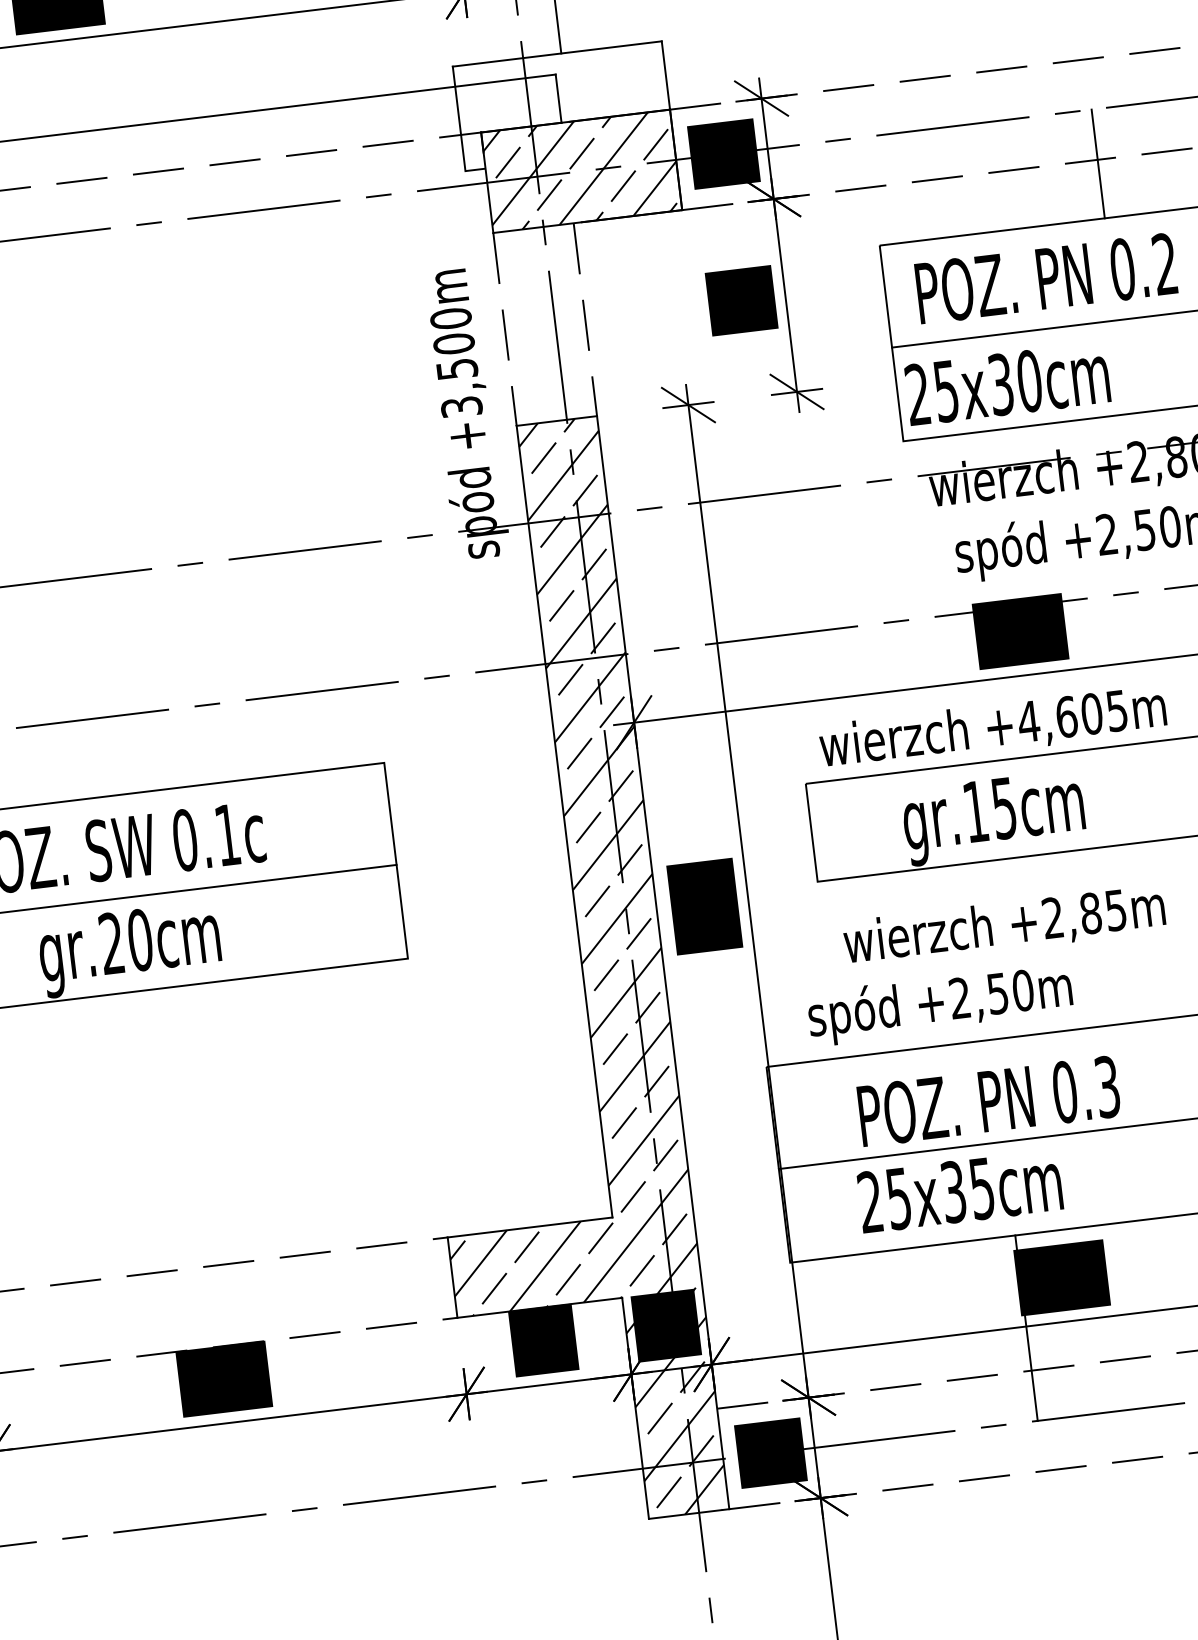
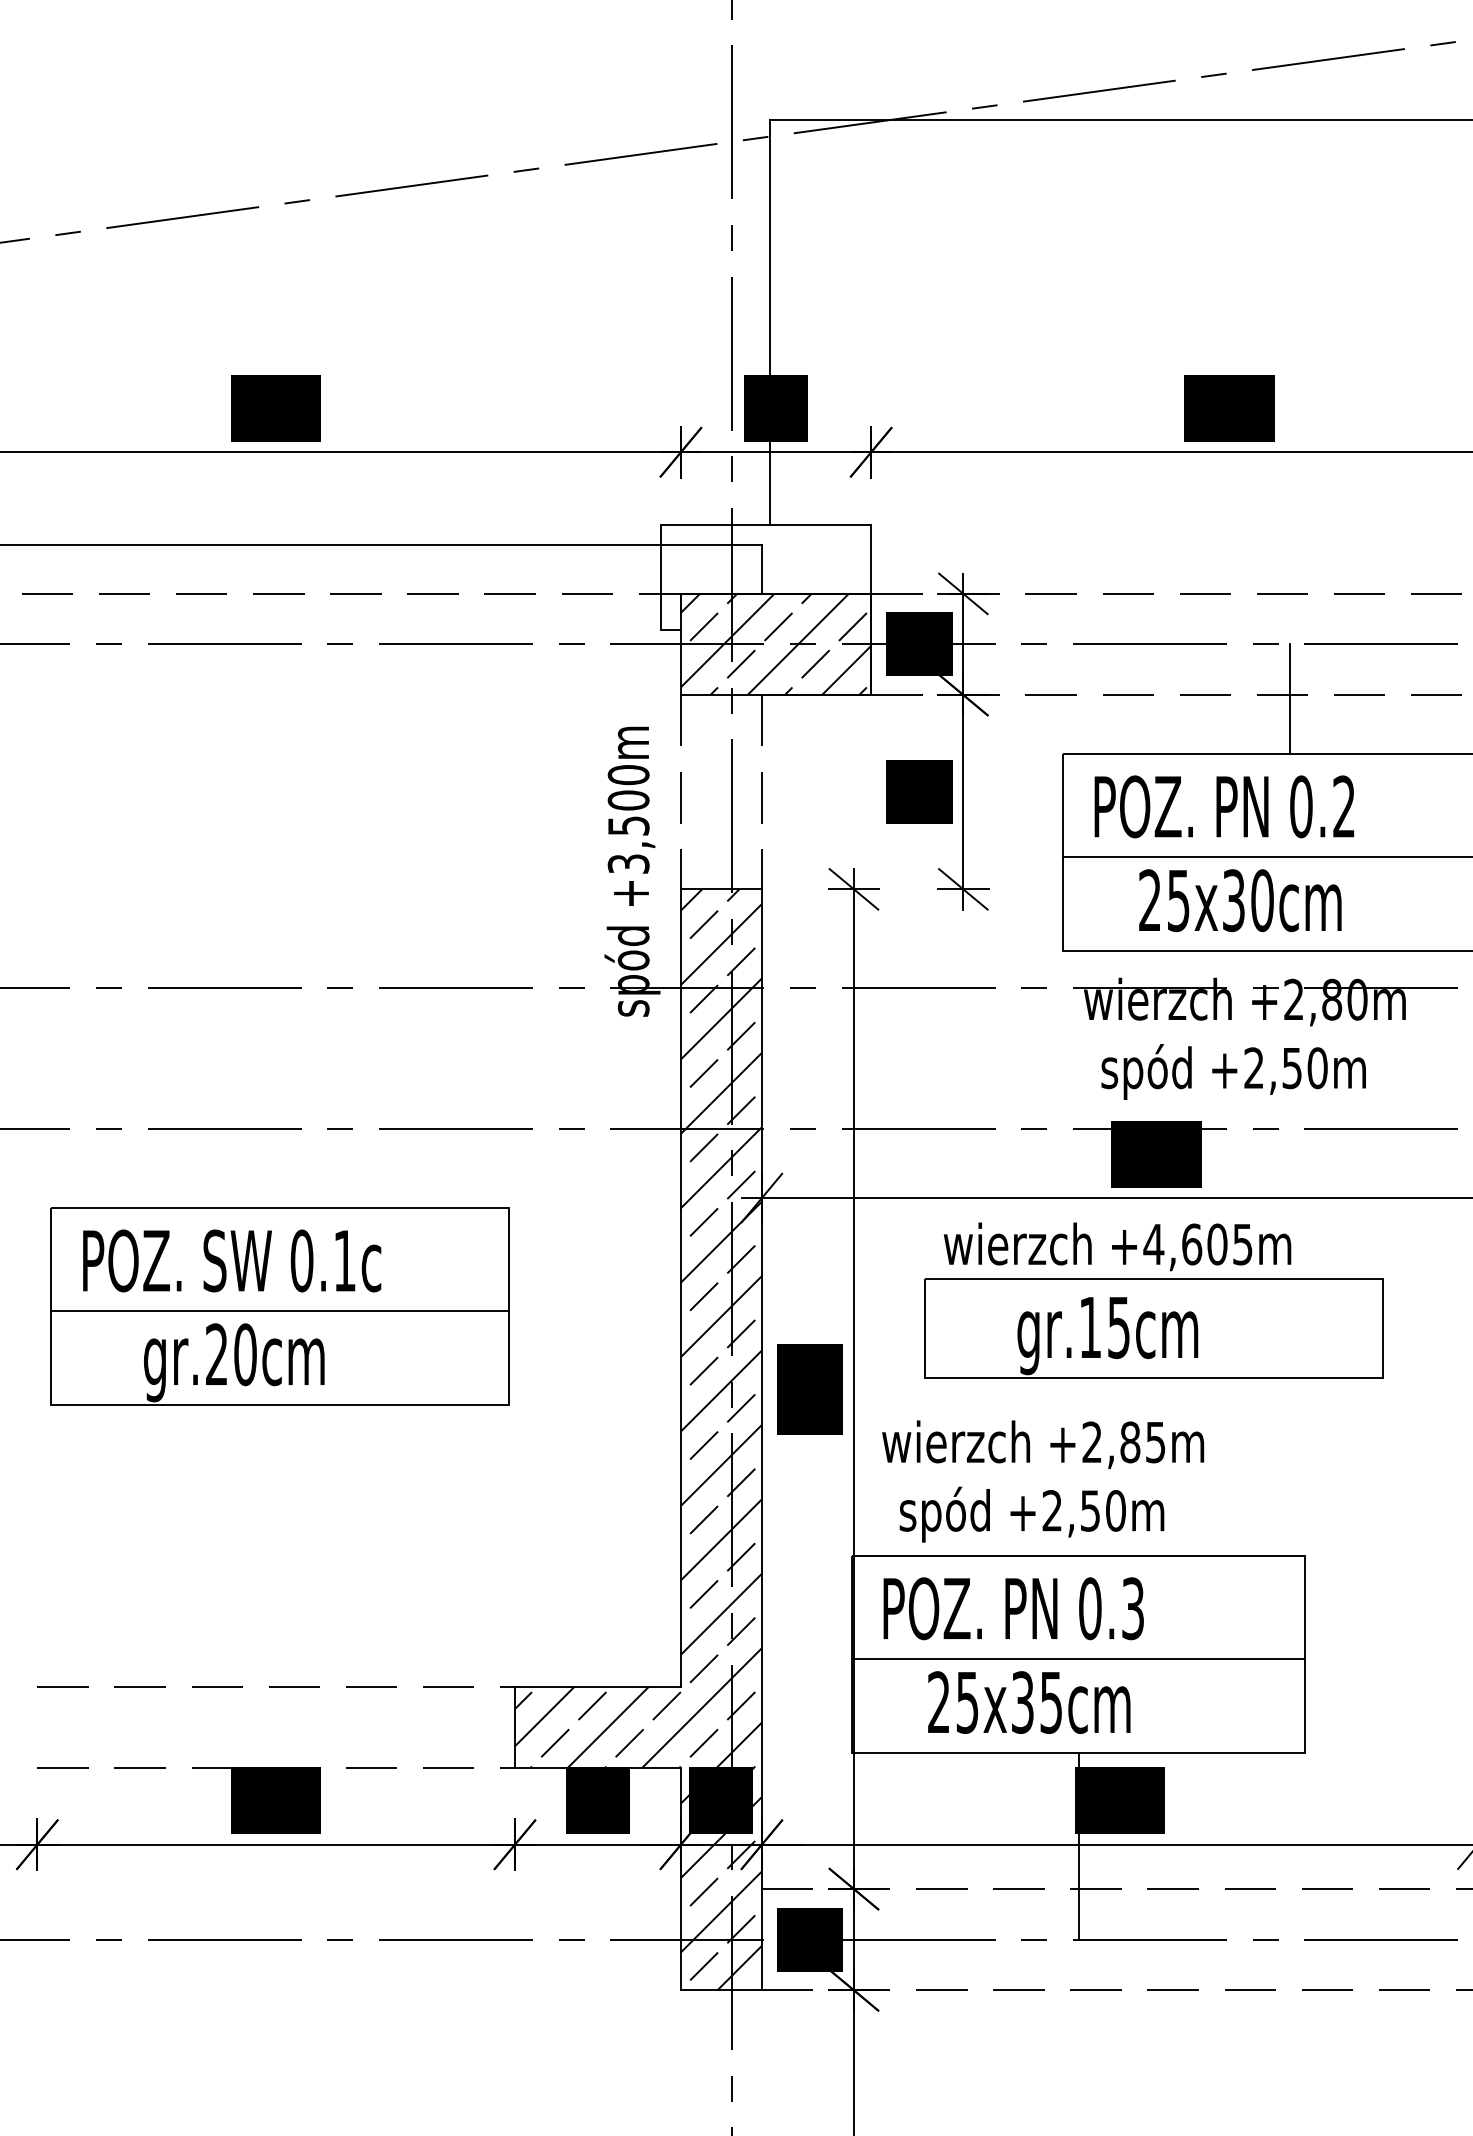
text: (1007, 383) -> (1240, 900), moved
text: (1004, 925) -> (1043, 1444), moved
text: (988, 1101) -> (1013, 1608), moved

